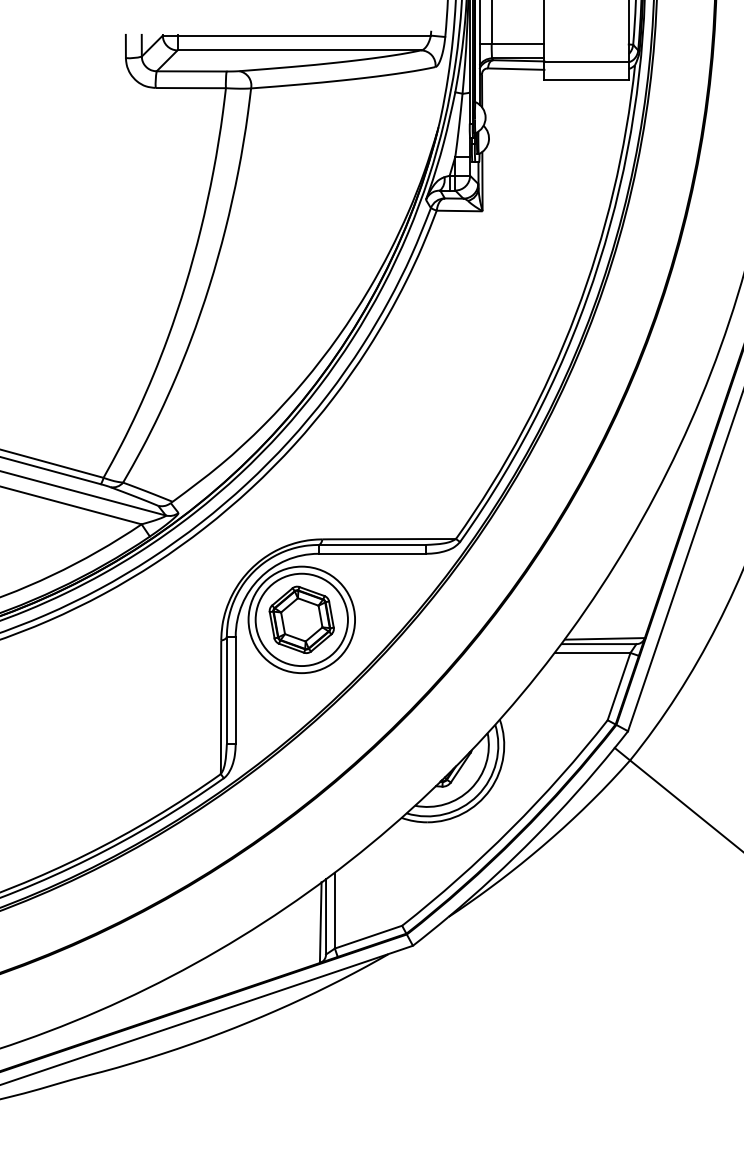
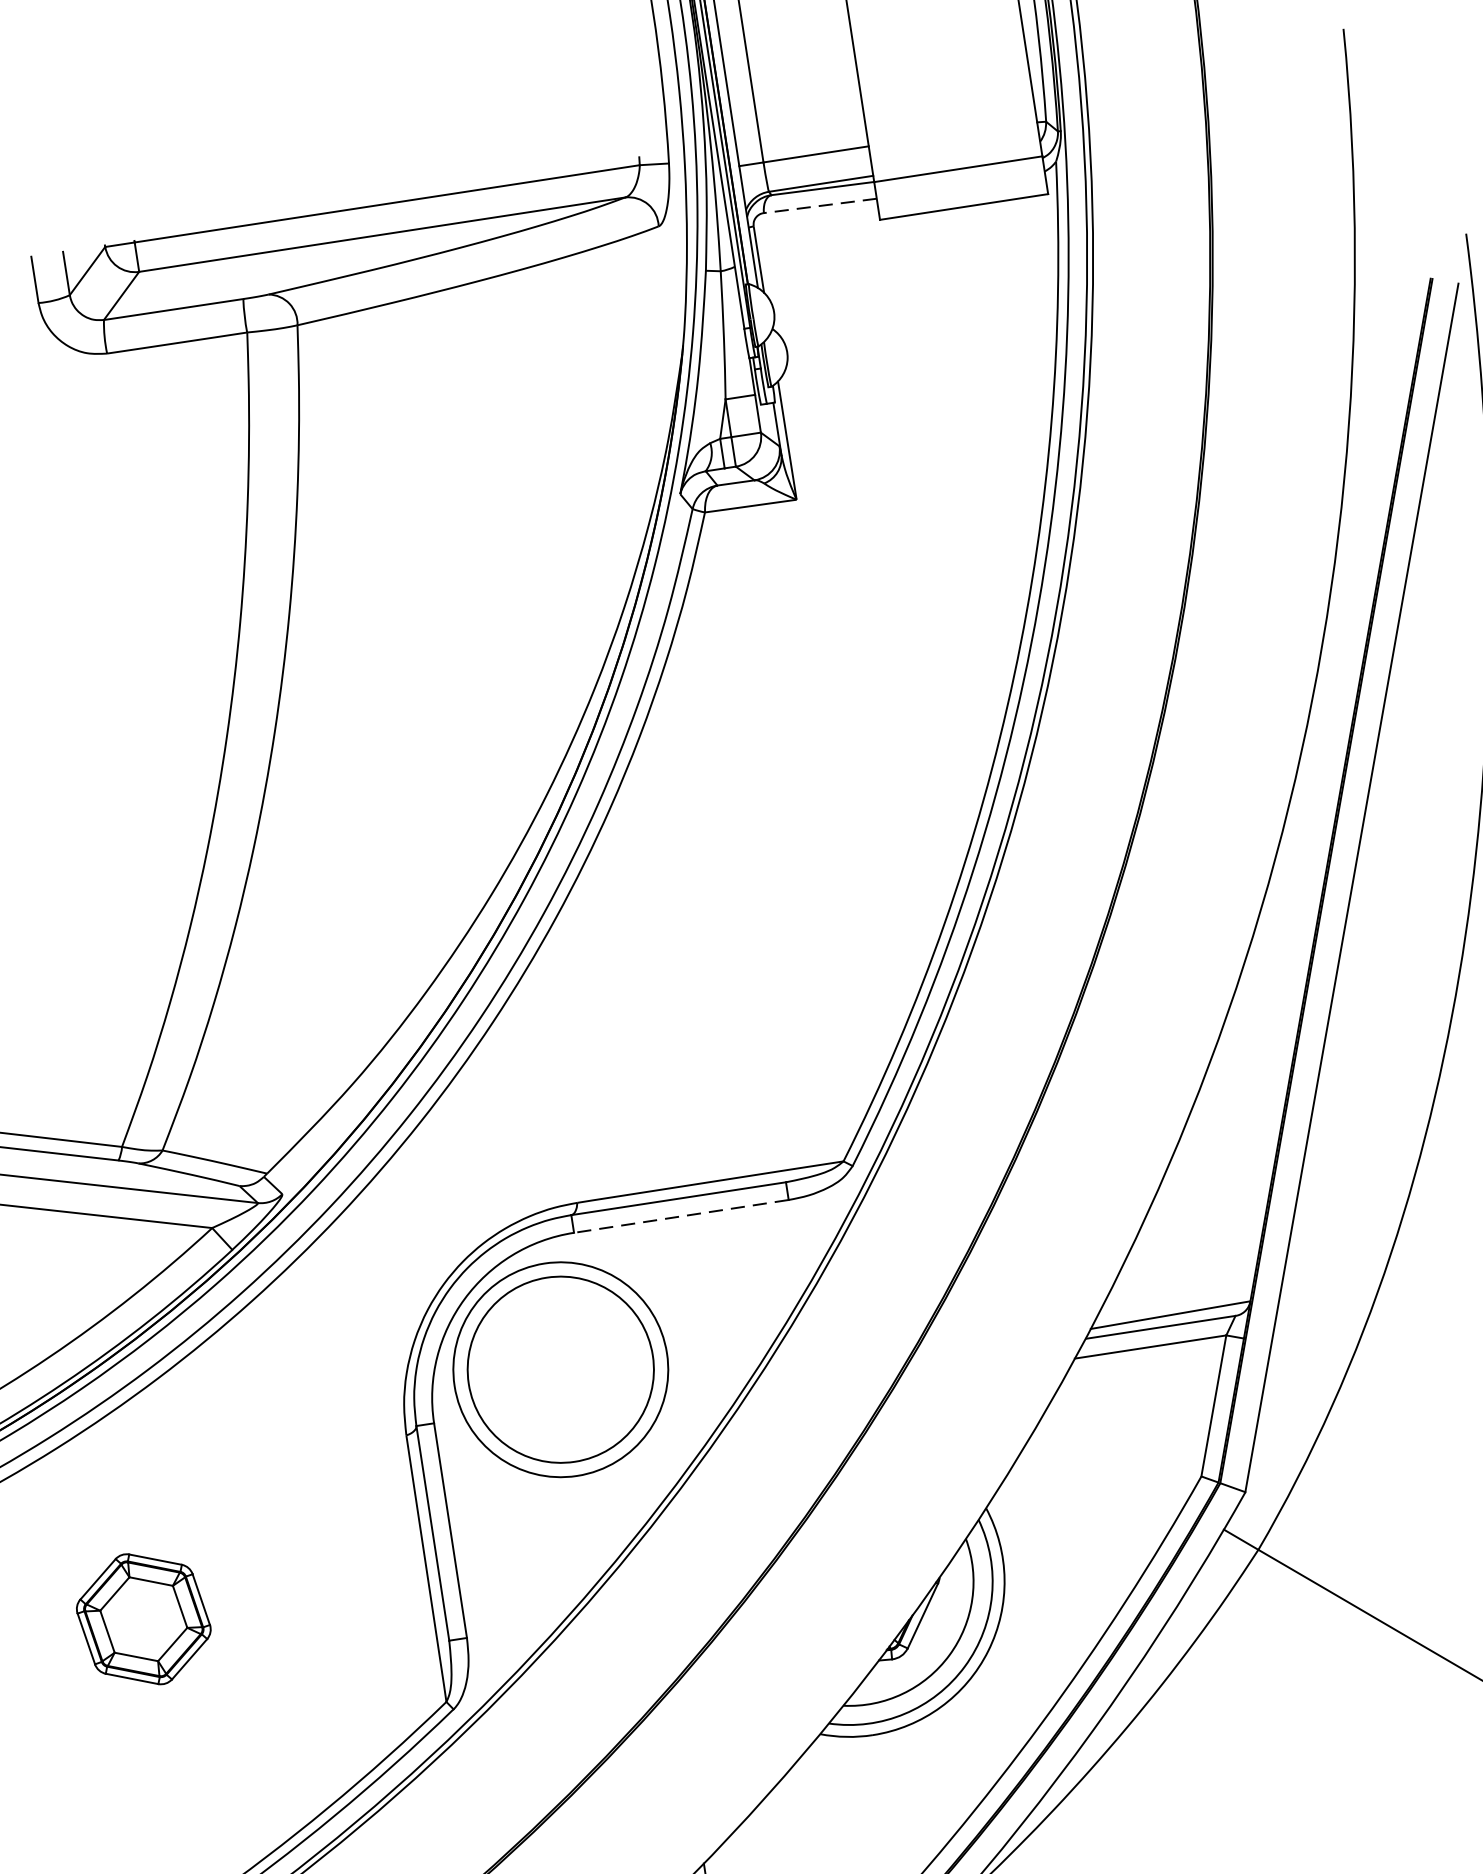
line: (515, 69) -> (818, 206), solid -> dashed
line: (372, 553) -> (681, 1215), solid -> dashed
part: (301, 619) -> (143, 1618), moved

